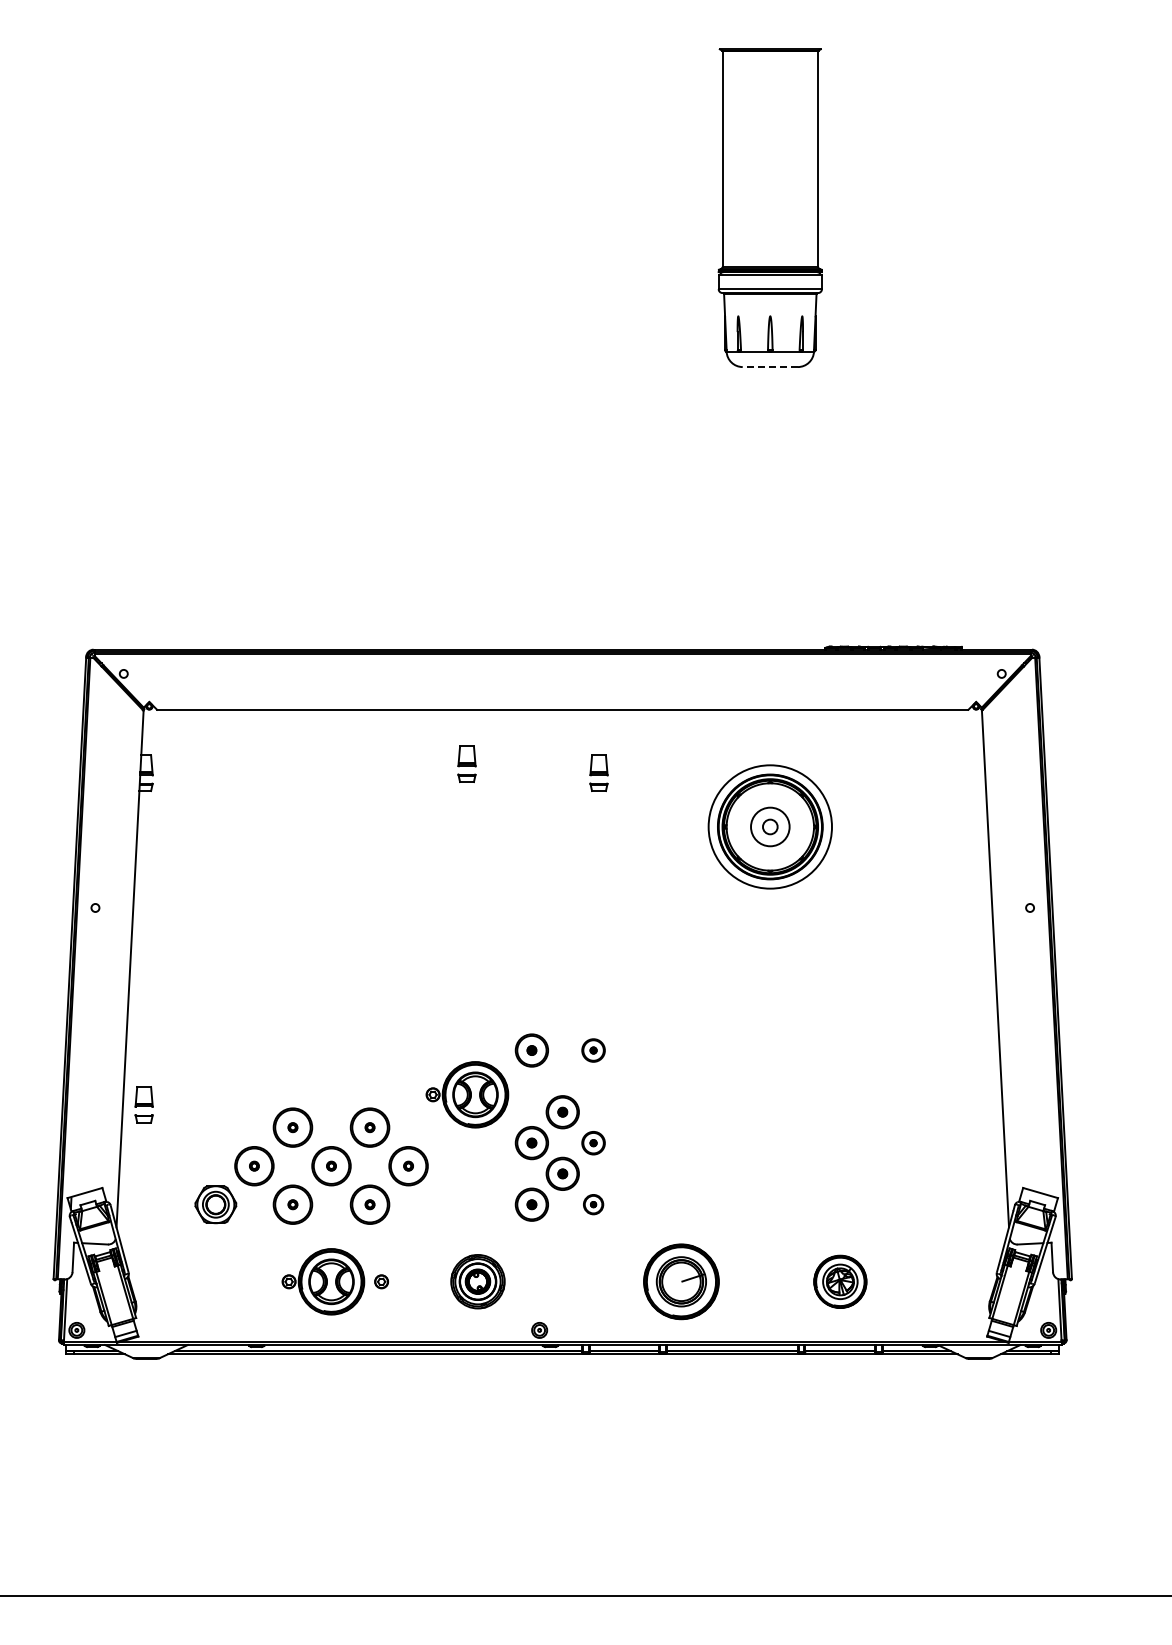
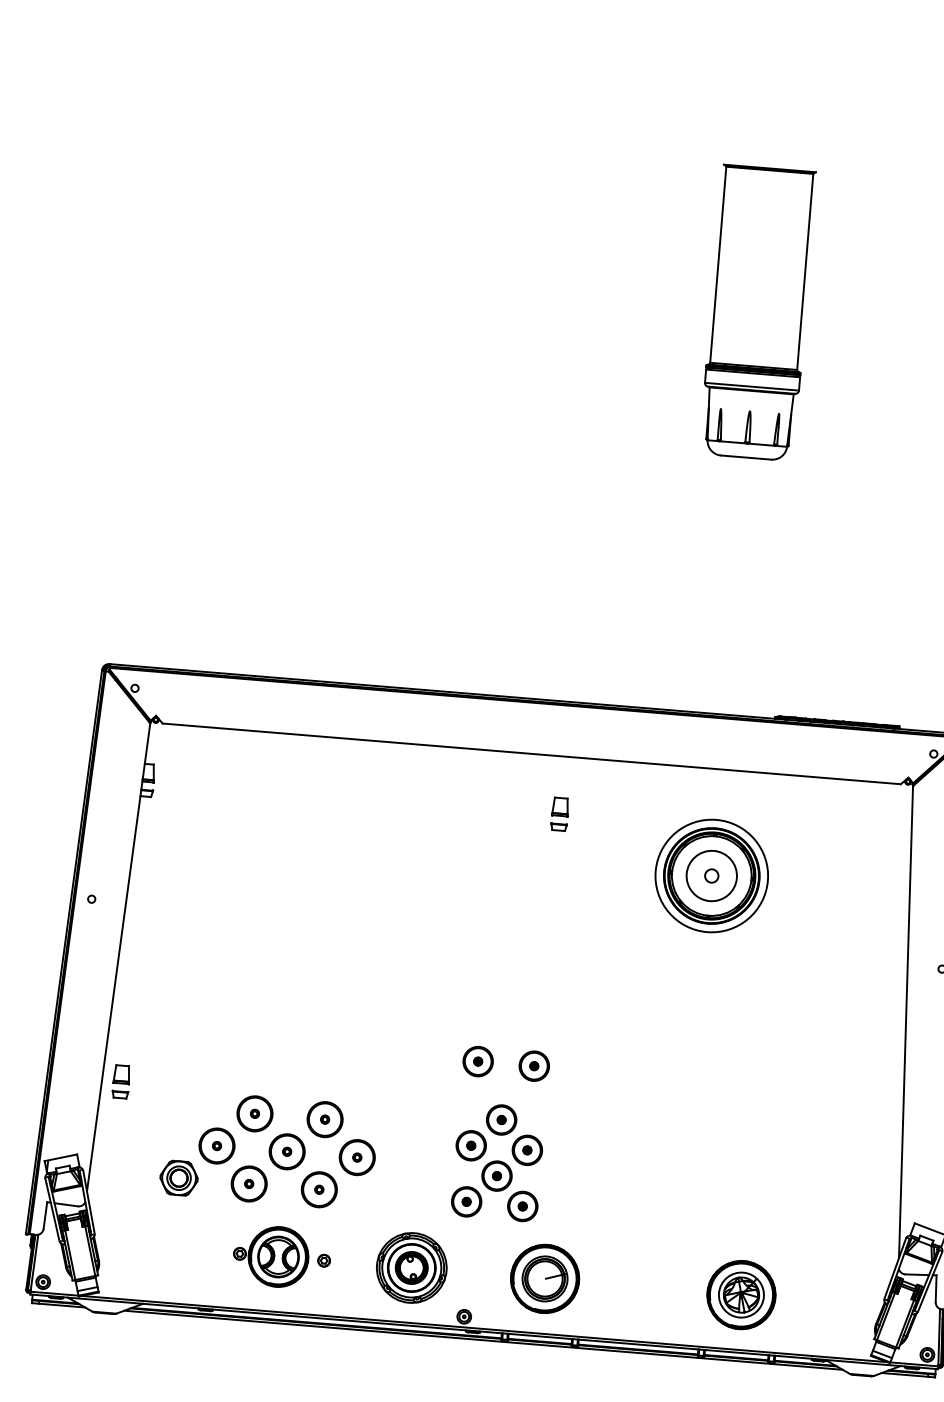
line: (770, 367) -> (746, 457), dashed -> solid
part: (466, 763) -> (440, 795), removed
circle: (769, 826) -> (711, 875), size x1.43
part: (593, 1050) -> (534, 1066), size x1.43
part: (467, 1094) -> (416, 1096), removed
part: (593, 1143) -> (527, 1150), size x1.43
part: (593, 1204) -> (522, 1206), size x1.67
part: (477, 1281) -> (411, 1267), size x1.43
part: (681, 1281) -> (545, 1278), moved
part: (840, 1281) -> (741, 1294), size x1.43

